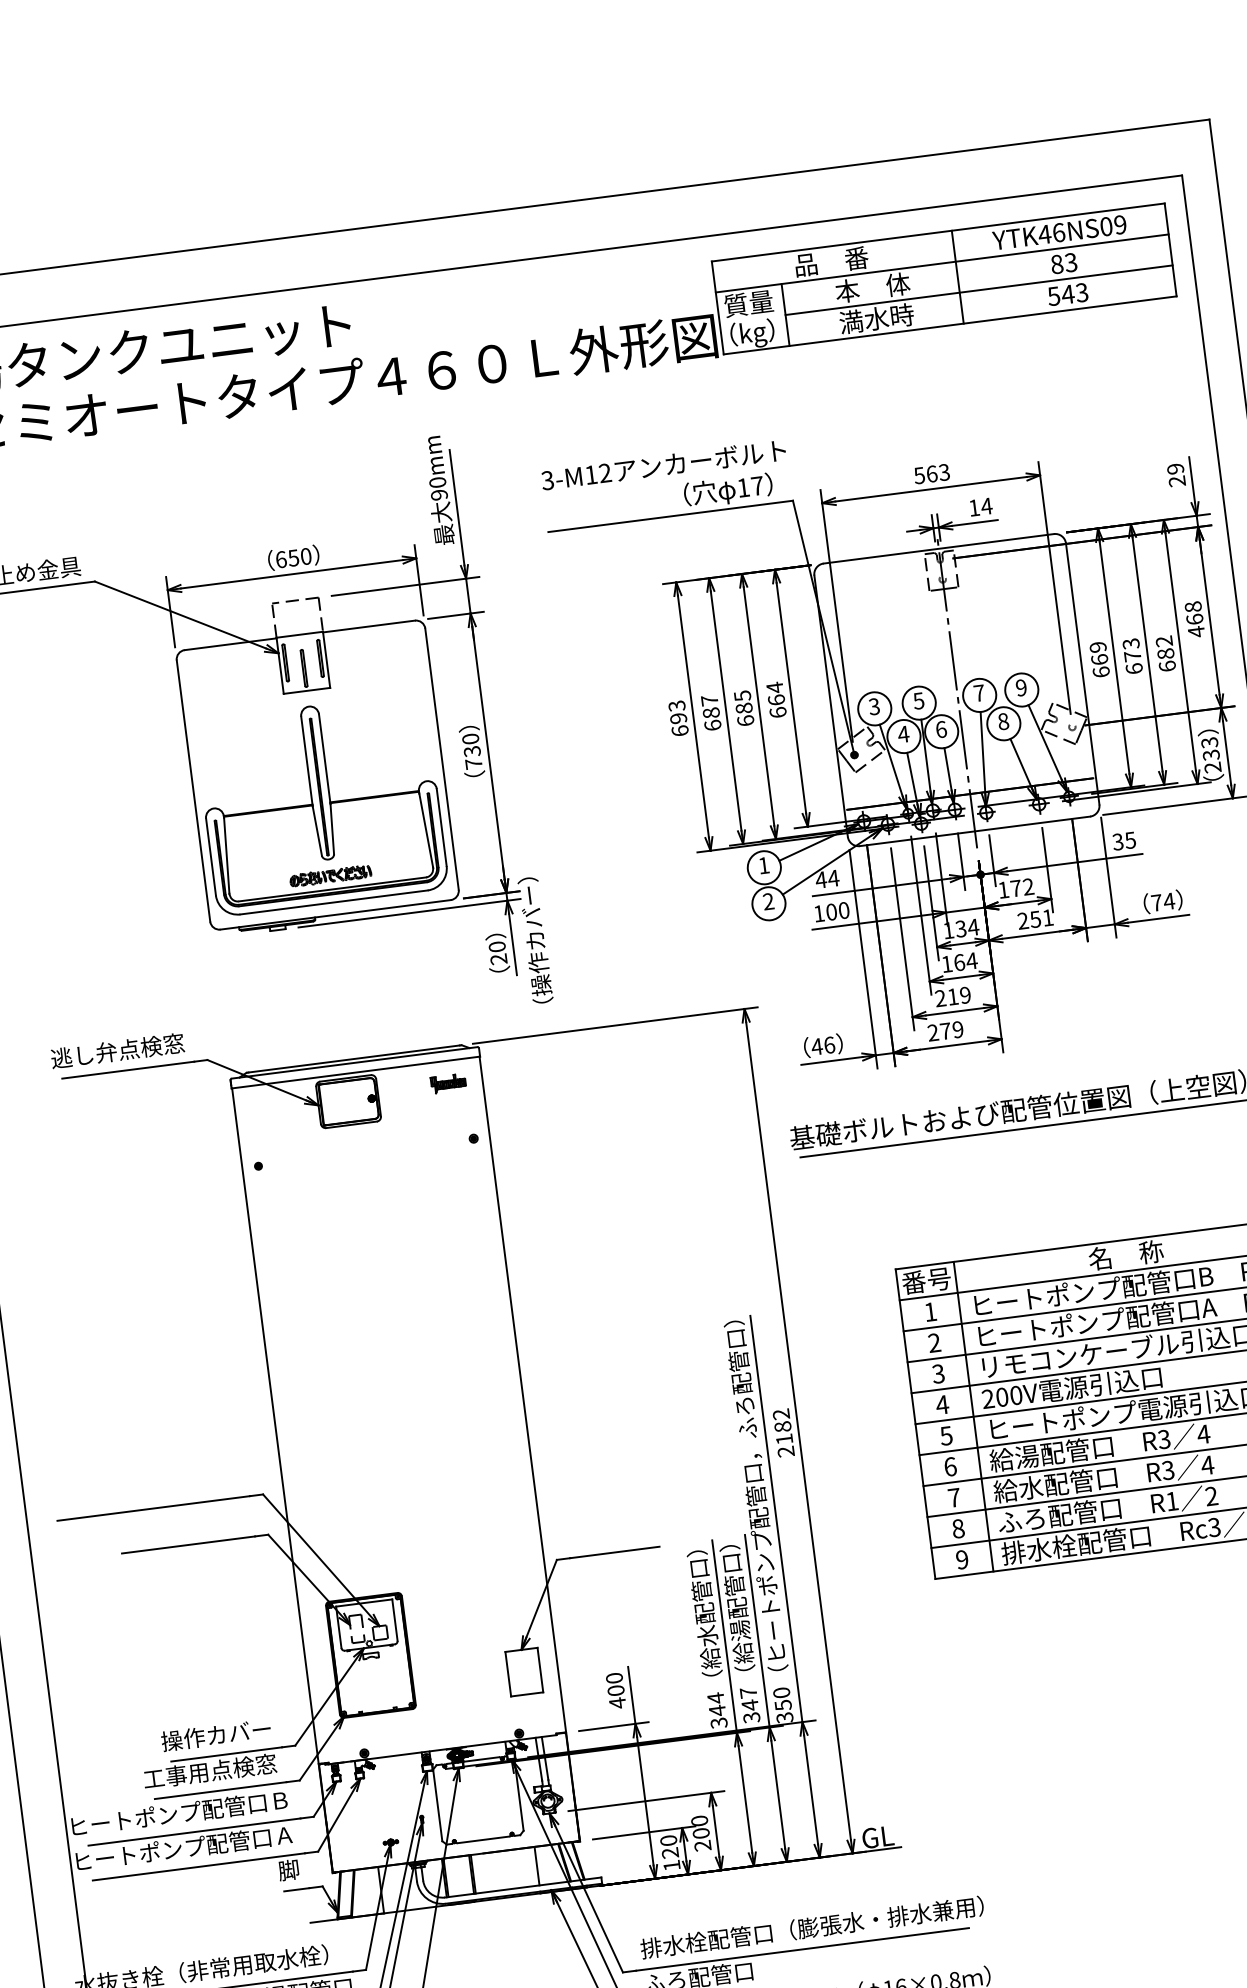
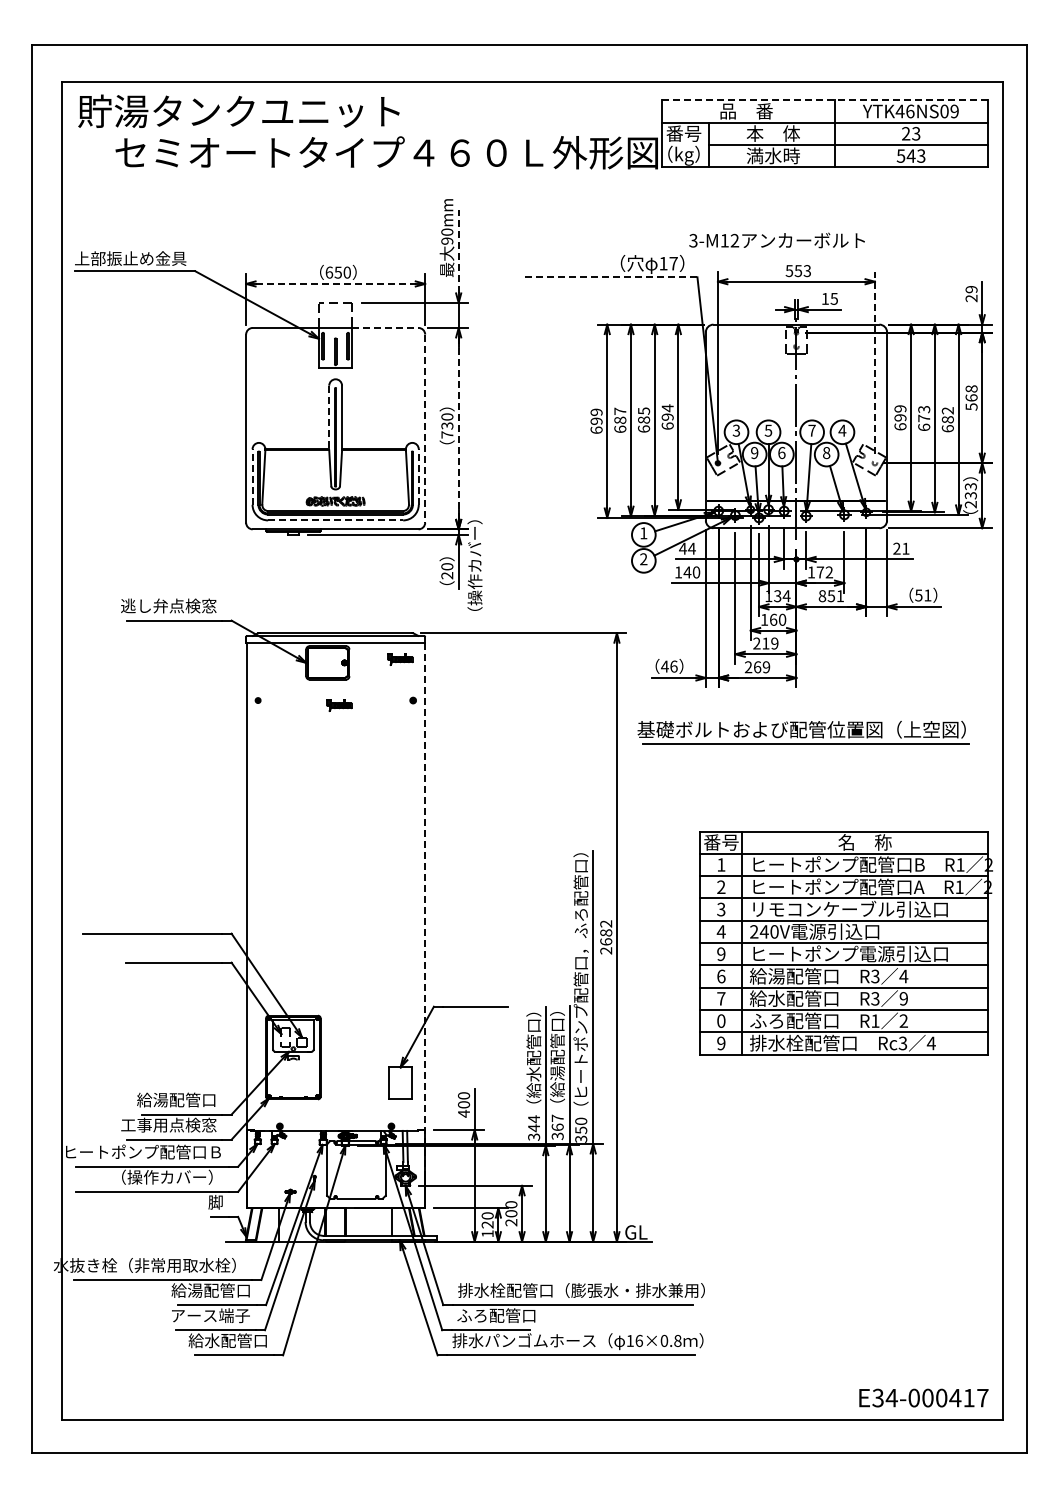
line: (939, 232) -> (825, 100), solid -> dashed
text: (1057, 263) -> (906, 133), 83 -> 23
text: (748, 303) -> (683, 133), 質量 -> 番号
text: (662, 465) -> (776, 240), moved
text: (932, 474) -> (798, 271), 563 -> 553
text: (986, 505) -> (834, 298), 14 -> 15
line: (456, 507) -> (458, 251), solid -> dashed
line: (669, 516) -> (608, 277), solid -> dashed
line: (293, 573) -> (336, 283), solid -> dashed
line: (1053, 587) -> (874, 362), solid -> dashed
line: (368, 625) -> (385, 327), solid -> dashed
text: (1196, 631) -> (971, 406), 468 -> 568
text: (1099, 659) -> (900, 417), 669 -> 699
text: (1021, 687) -> (842, 430), 9 -> 4
text: (776, 699) -> (667, 416), 664 -> 694
text: (676, 704) -> (596, 411), 693 -> 699
text: (903, 735) -> (754, 453), 4 -> 9
line: (488, 754) -> (458, 429), solid -> dashed
line: (442, 760) -> (425, 429), solid -> dashed
line: (307, 762) -> (329, 418), solid -> dashed
line: (441, 828) -> (418, 477), solid -> dashed
text: (1124, 840) -> (901, 548), 35 -> 21
line: (211, 857) -> (252, 477), solid -> dashed
line: (335, 902) -> (336, 520), solid -> dashed
text: (1163, 902) -> (923, 595), 74 -> 51
text: (831, 912) -> (687, 572), 100 -> 140
text: (1023, 921) -> (822, 596), 251 -> 851
text: (971, 960) -> (782, 619), 164 -> 160
text: (945, 1031) -> (757, 667), 279 -> 269
part: (372, 1158) -> (339, 705), added
text: (1000, 1396) -> (763, 931), 200V -> 240V
text: (946, 1434) -> (721, 953), 5 -> 9
text: (784, 1438) -> (606, 941), 2182 -> 2682
line: (529, 1448) -> (424, 925), solid -> dashed
text: (1207, 1465) -> (903, 998), 4 -> 9
text: (958, 1527) -> (721, 1020), 8 -> 0
text: (749, 1705) -> (557, 1127), 347 -> 367
text: (216, 1734) -> (176, 1099), 操作カバー -> 給湯配管口
text: (184, 1847) -> (143, 1176), ヒートポンプ配管口Ａ -> （操作カバー）

